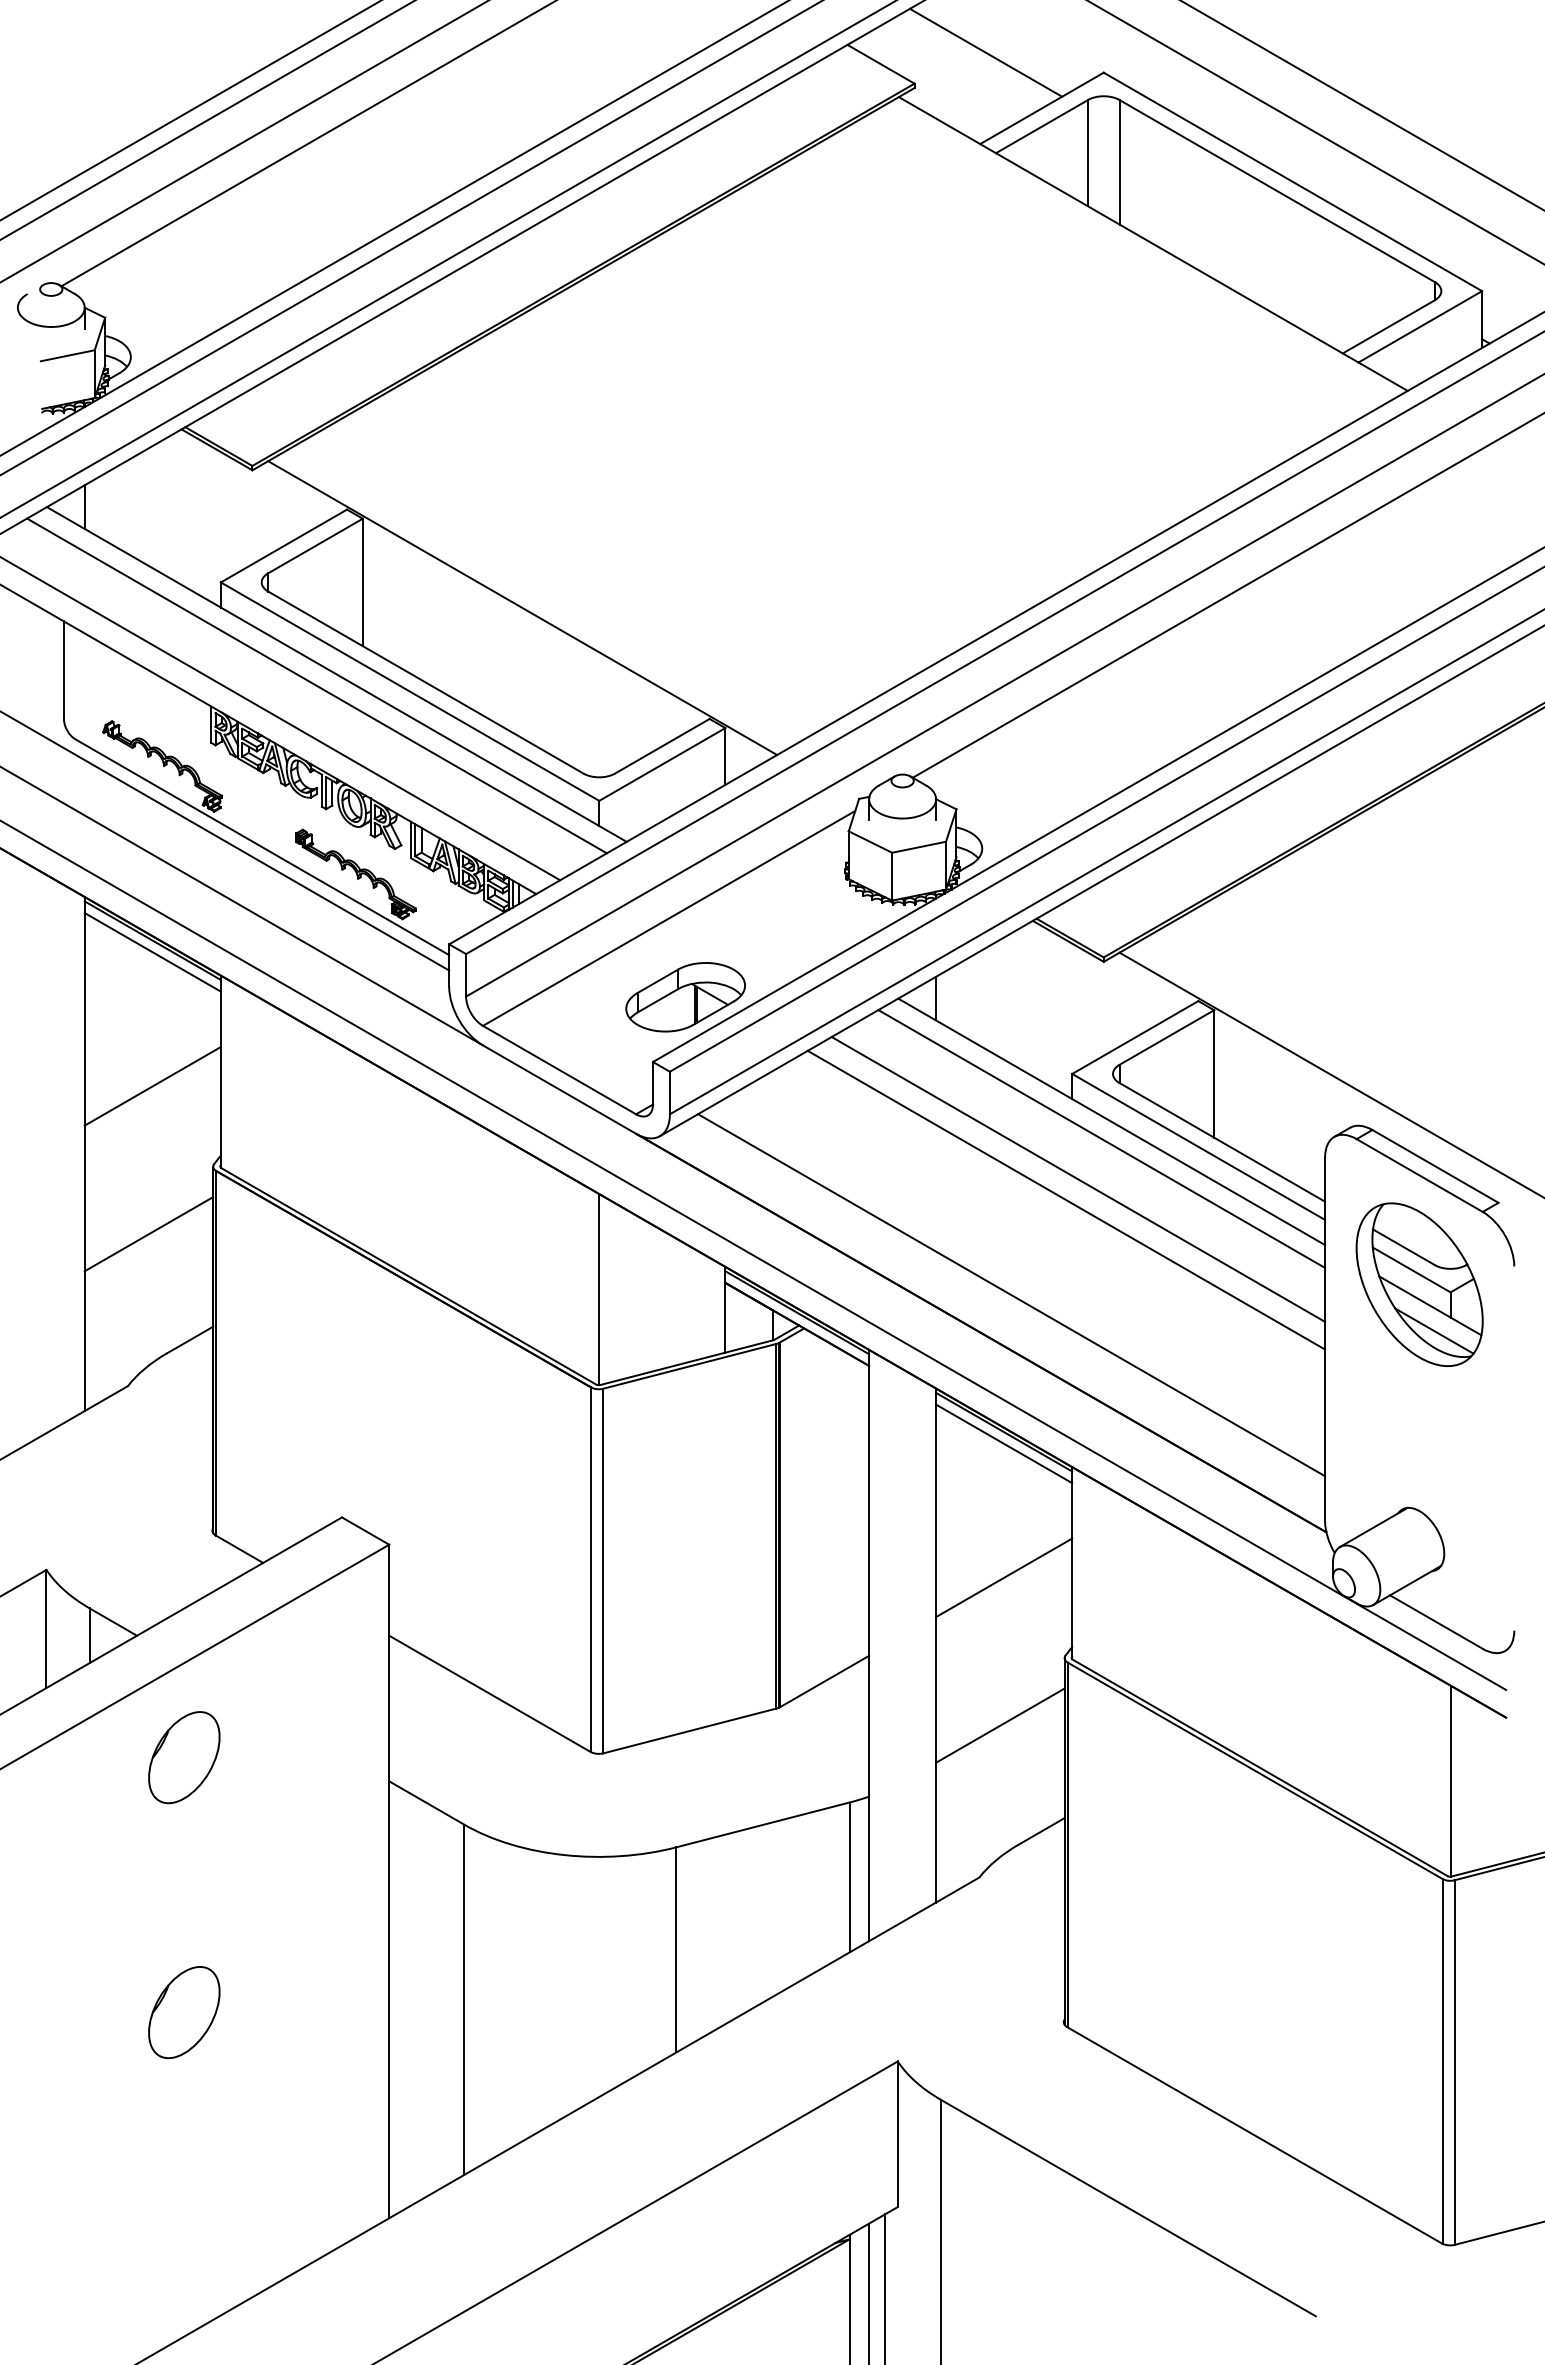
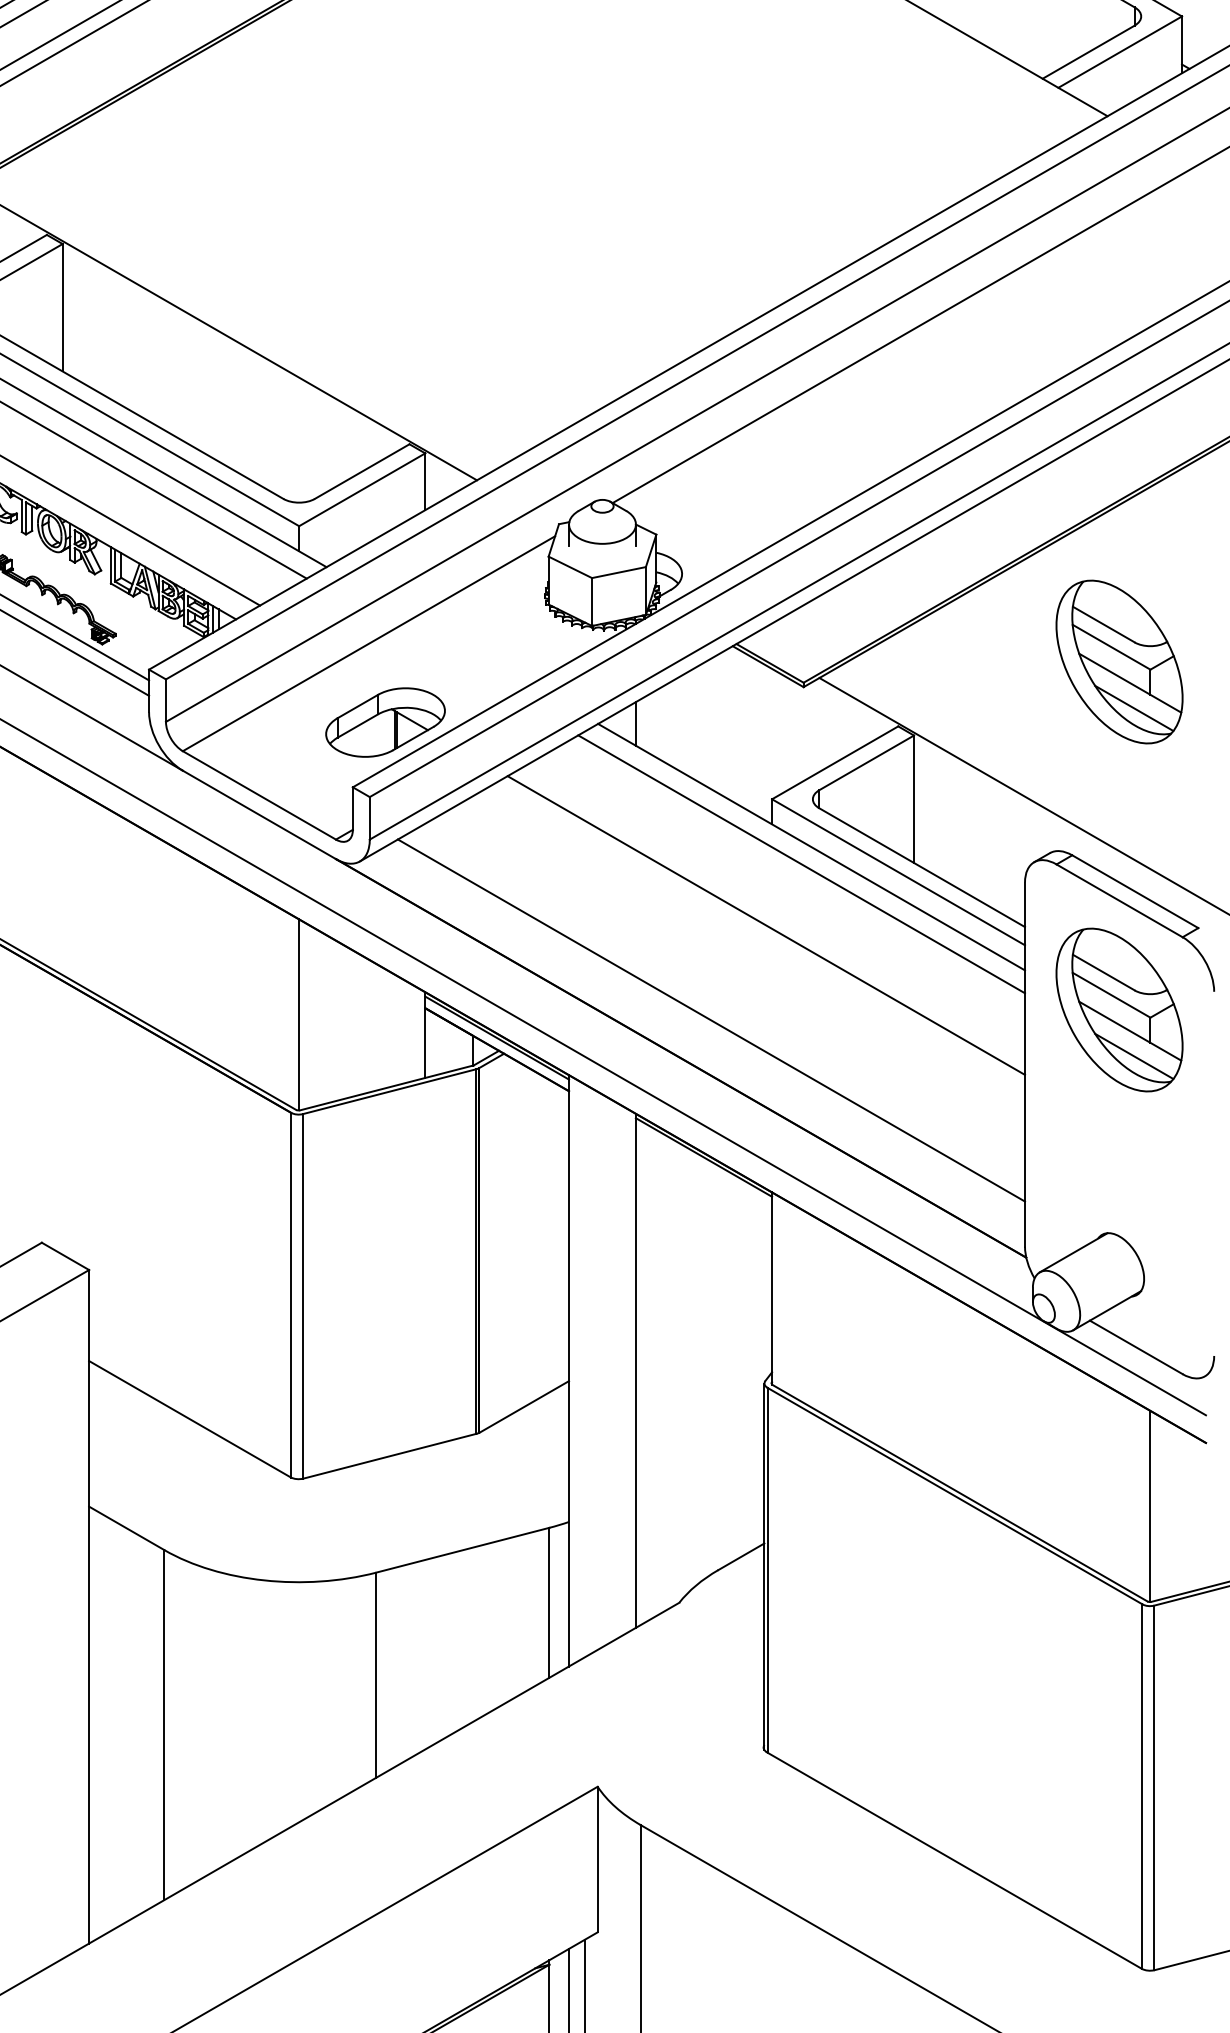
part: (1419, 936) -> (1119, 661), added
line: (1078, 1179) -> (778, 904), removed
line: (1004, 1443) -> (704, 1168), removed
line: (1004, 1577) -> (704, 1302), removed
line: (1000, 1725) -> (700, 1450), removed

